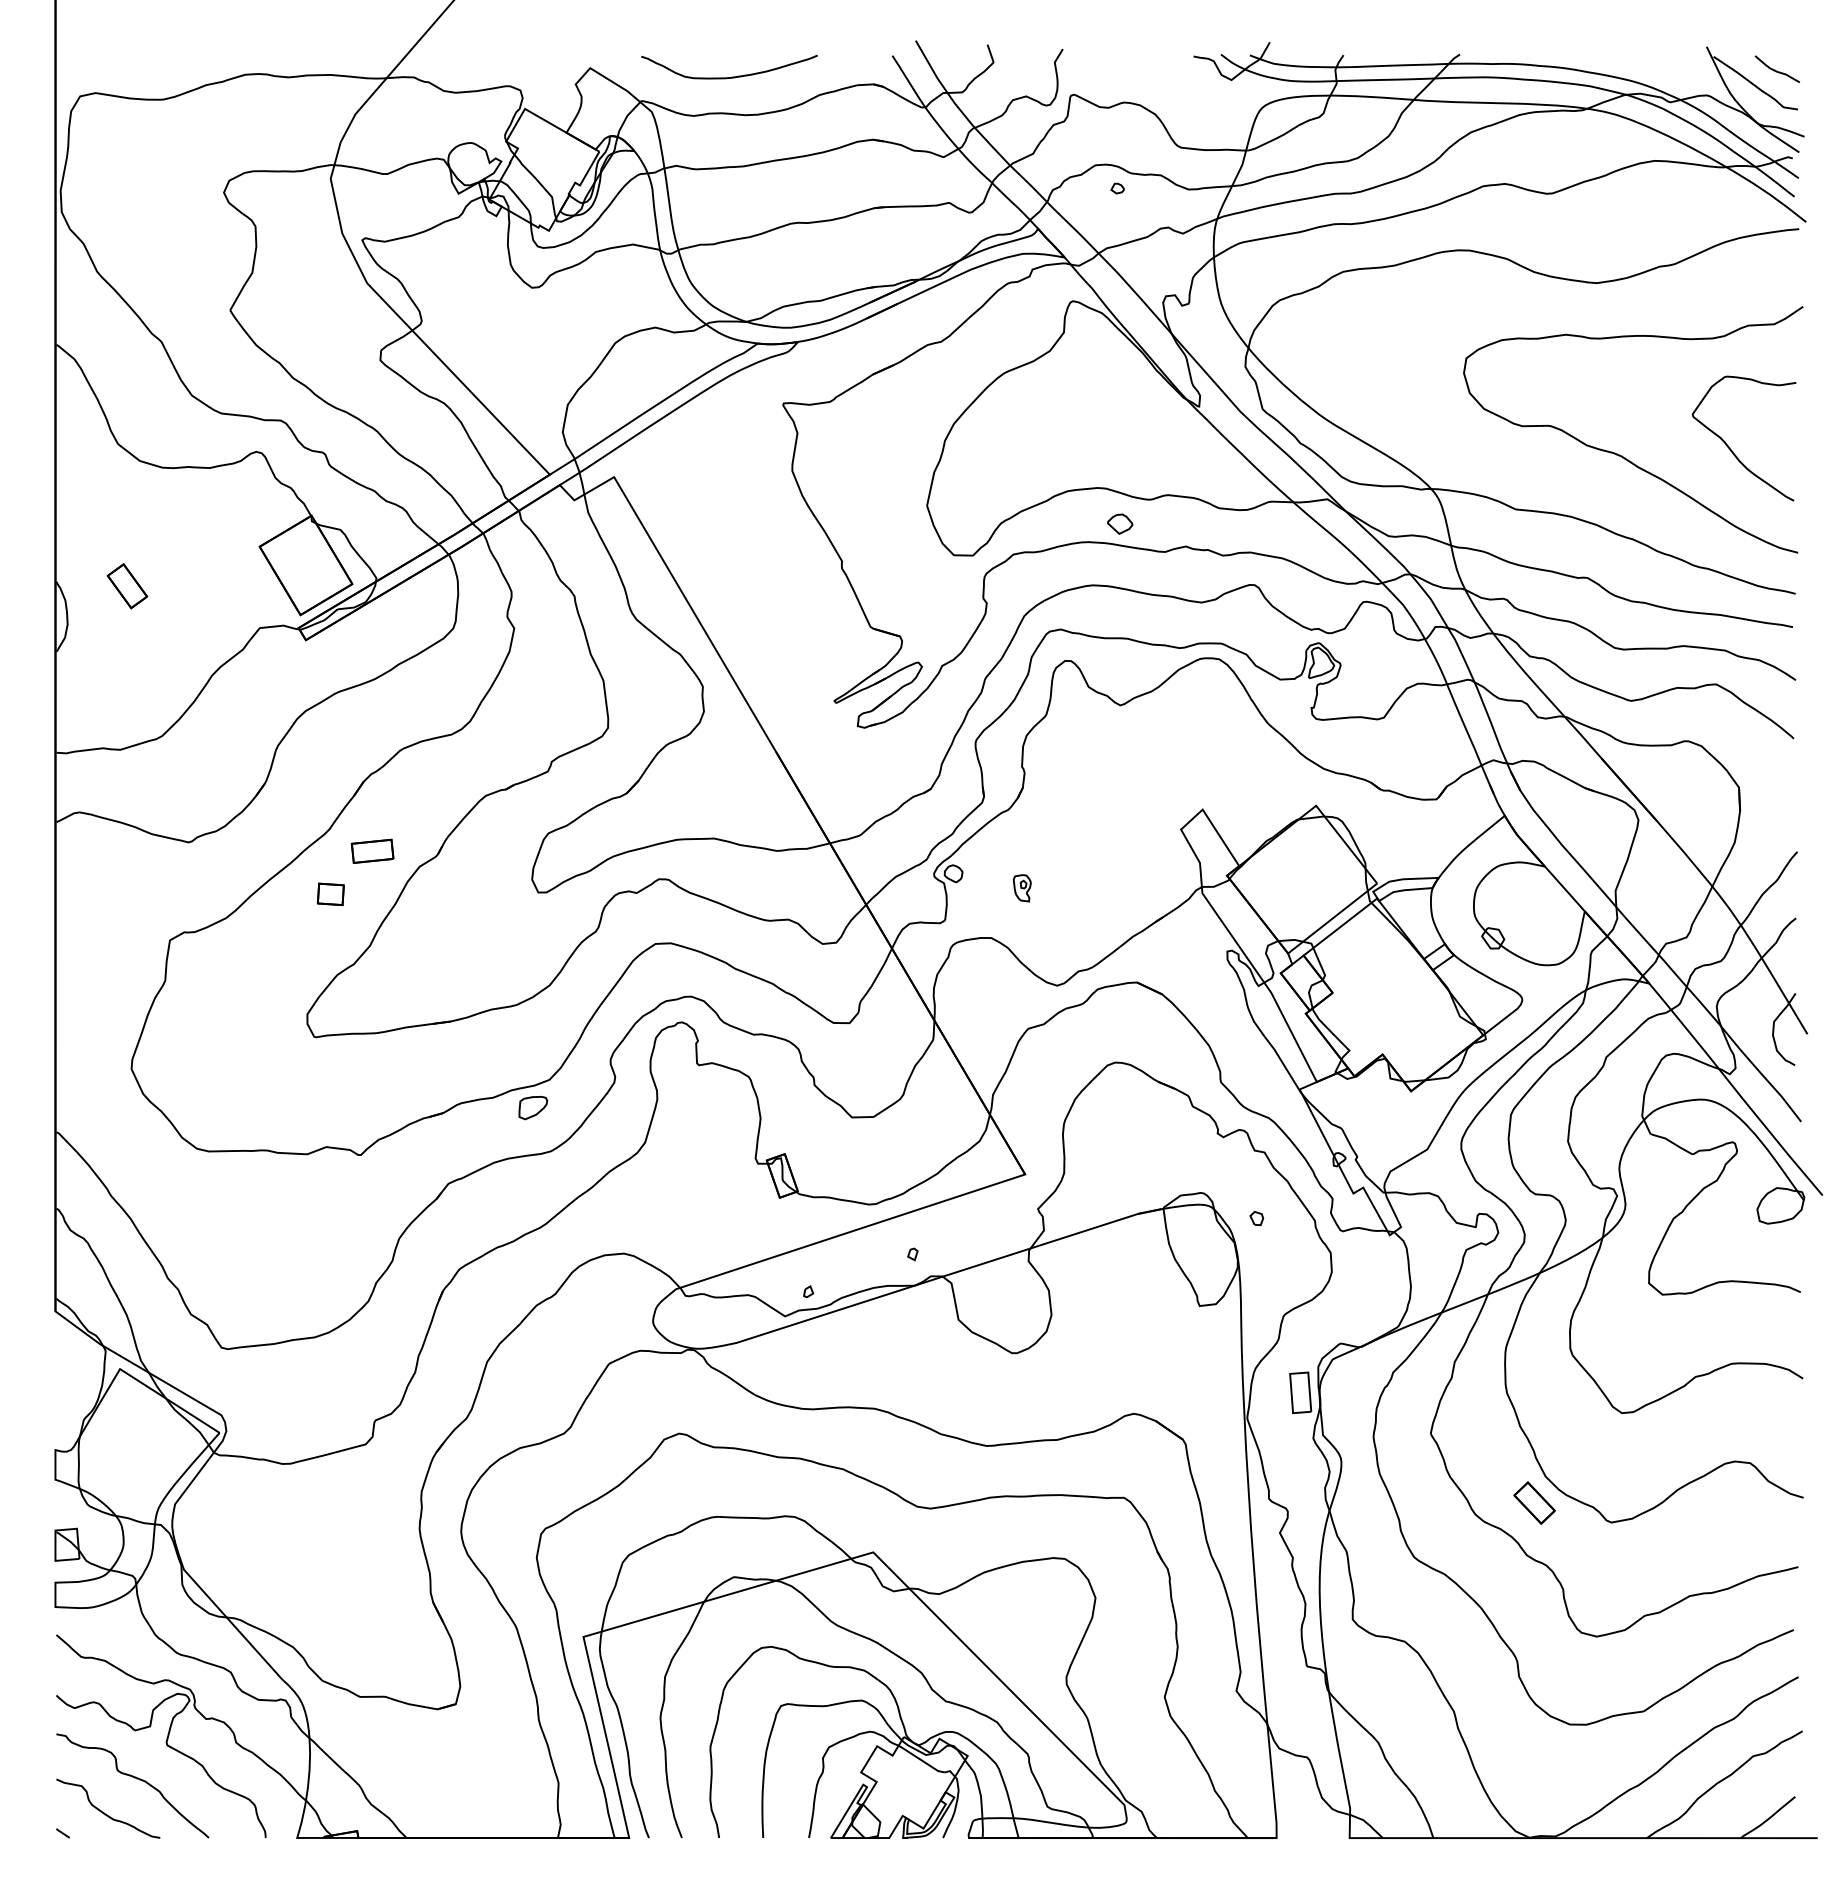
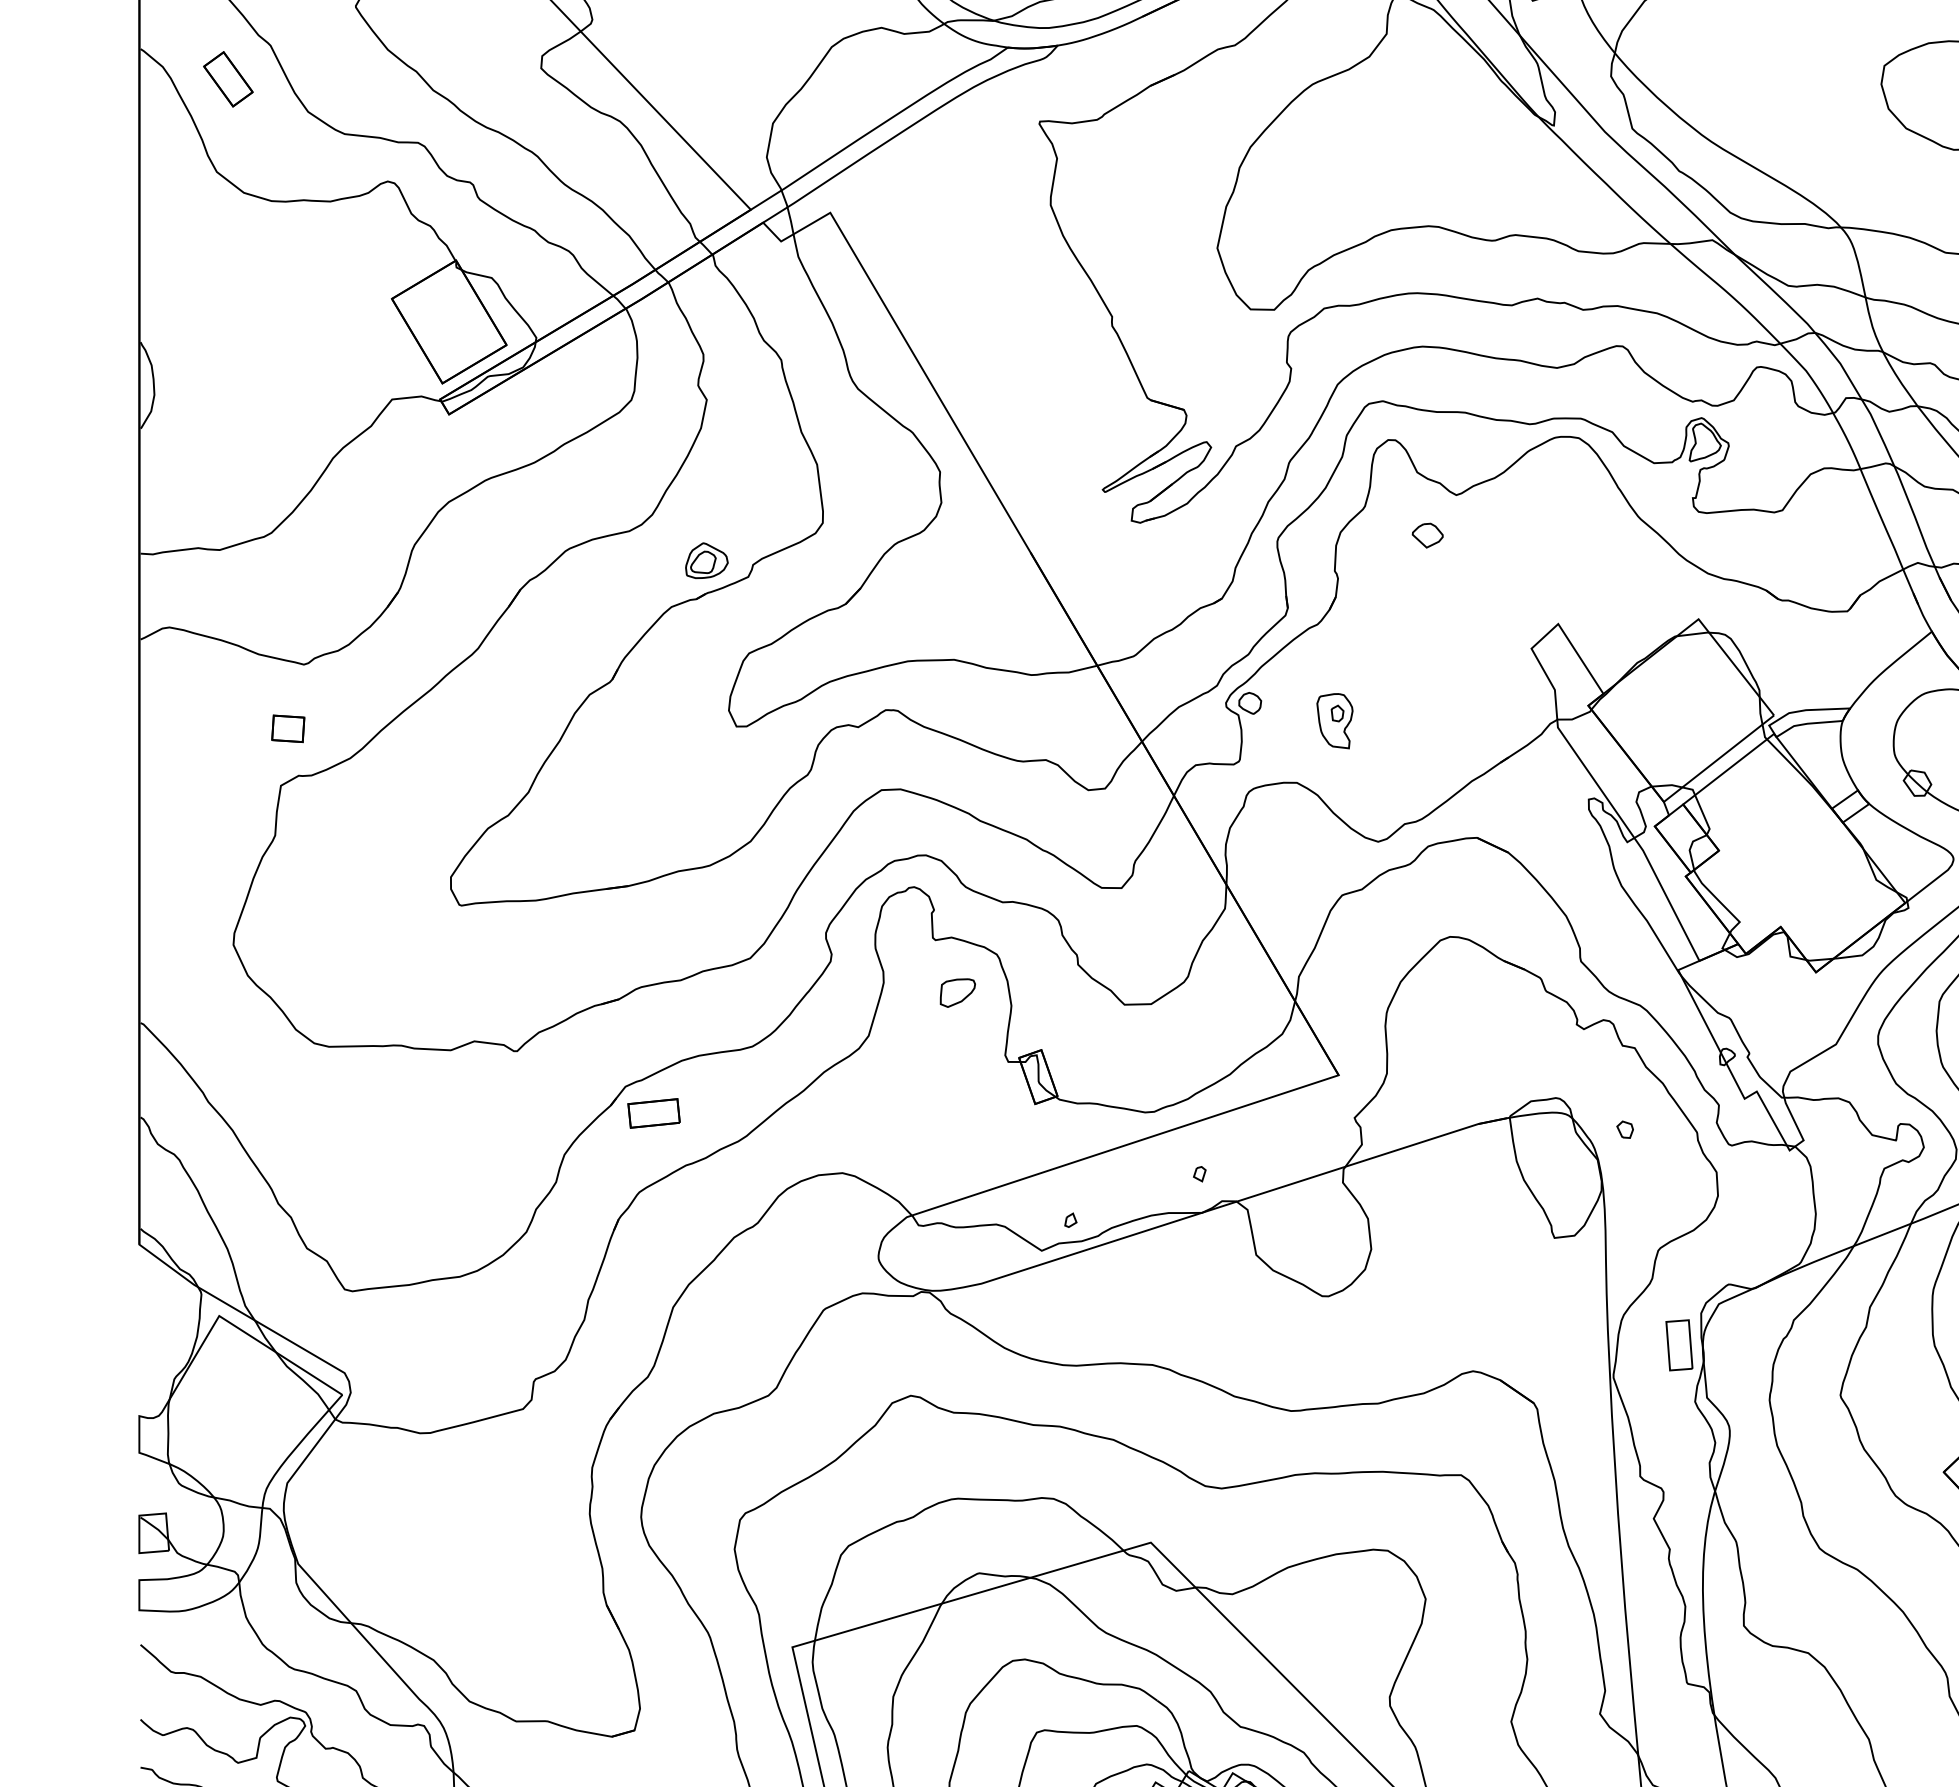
part: (1120, 523) -> (1428, 534), moved
part: (127, 586) -> (228, 79), moved
part: (514, 758) -> (707, 560), added
part: (372, 850) -> (653, 1112), moved
part: (1022, 888) -> (1335, 721), size x1.67
part: (330, 894) -> (287, 728), moved
part: (533, 1108) -> (958, 993), moved

